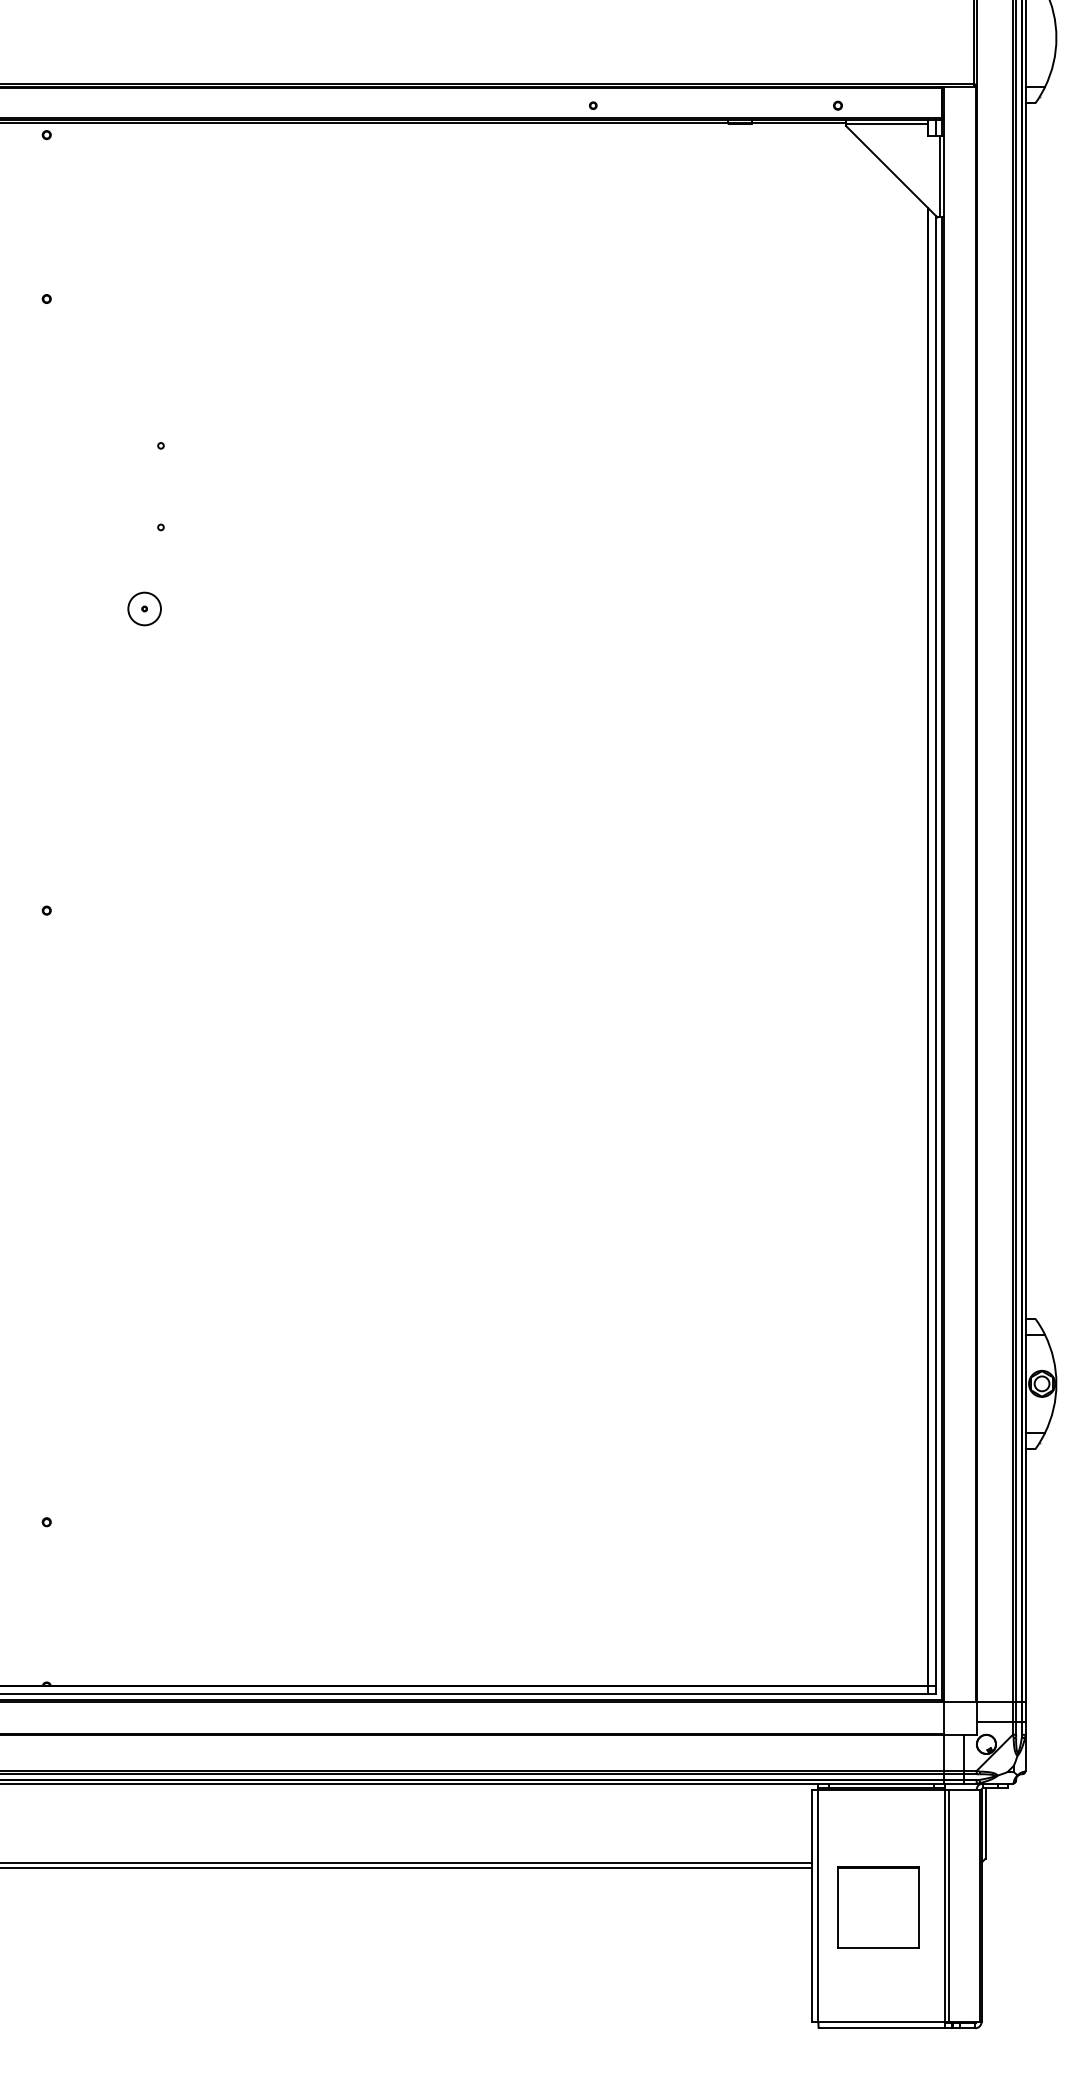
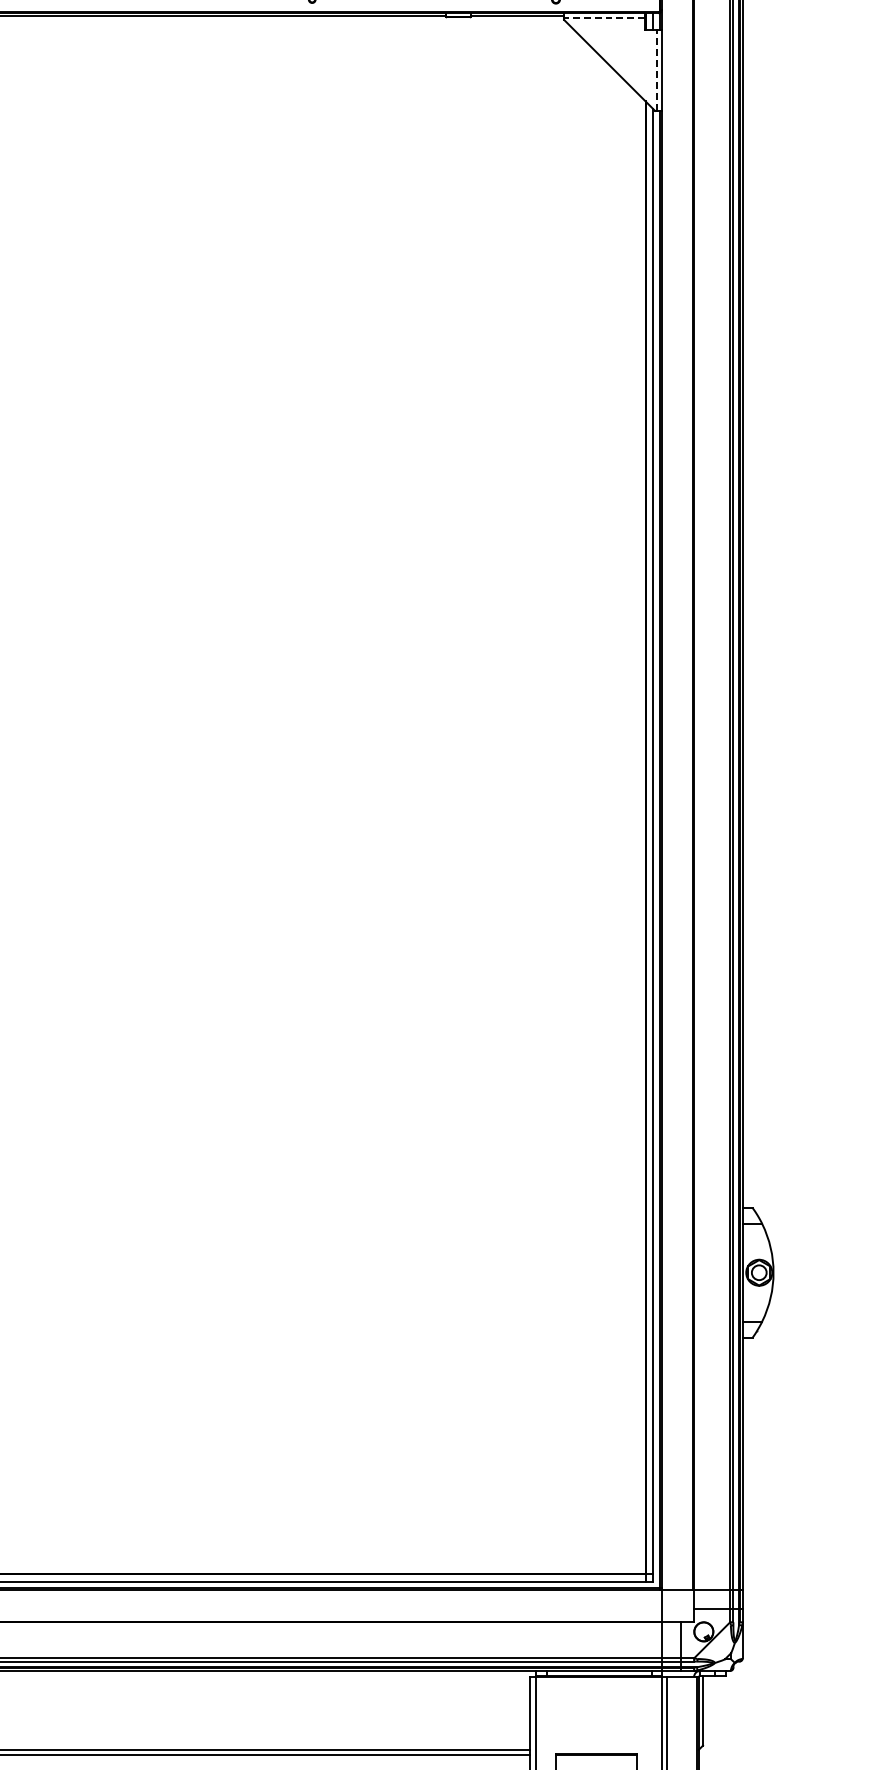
line: (886, 124) -> (604, 18), solid -> dashed
line: (939, 176) -> (657, 70), solid -> dashed

